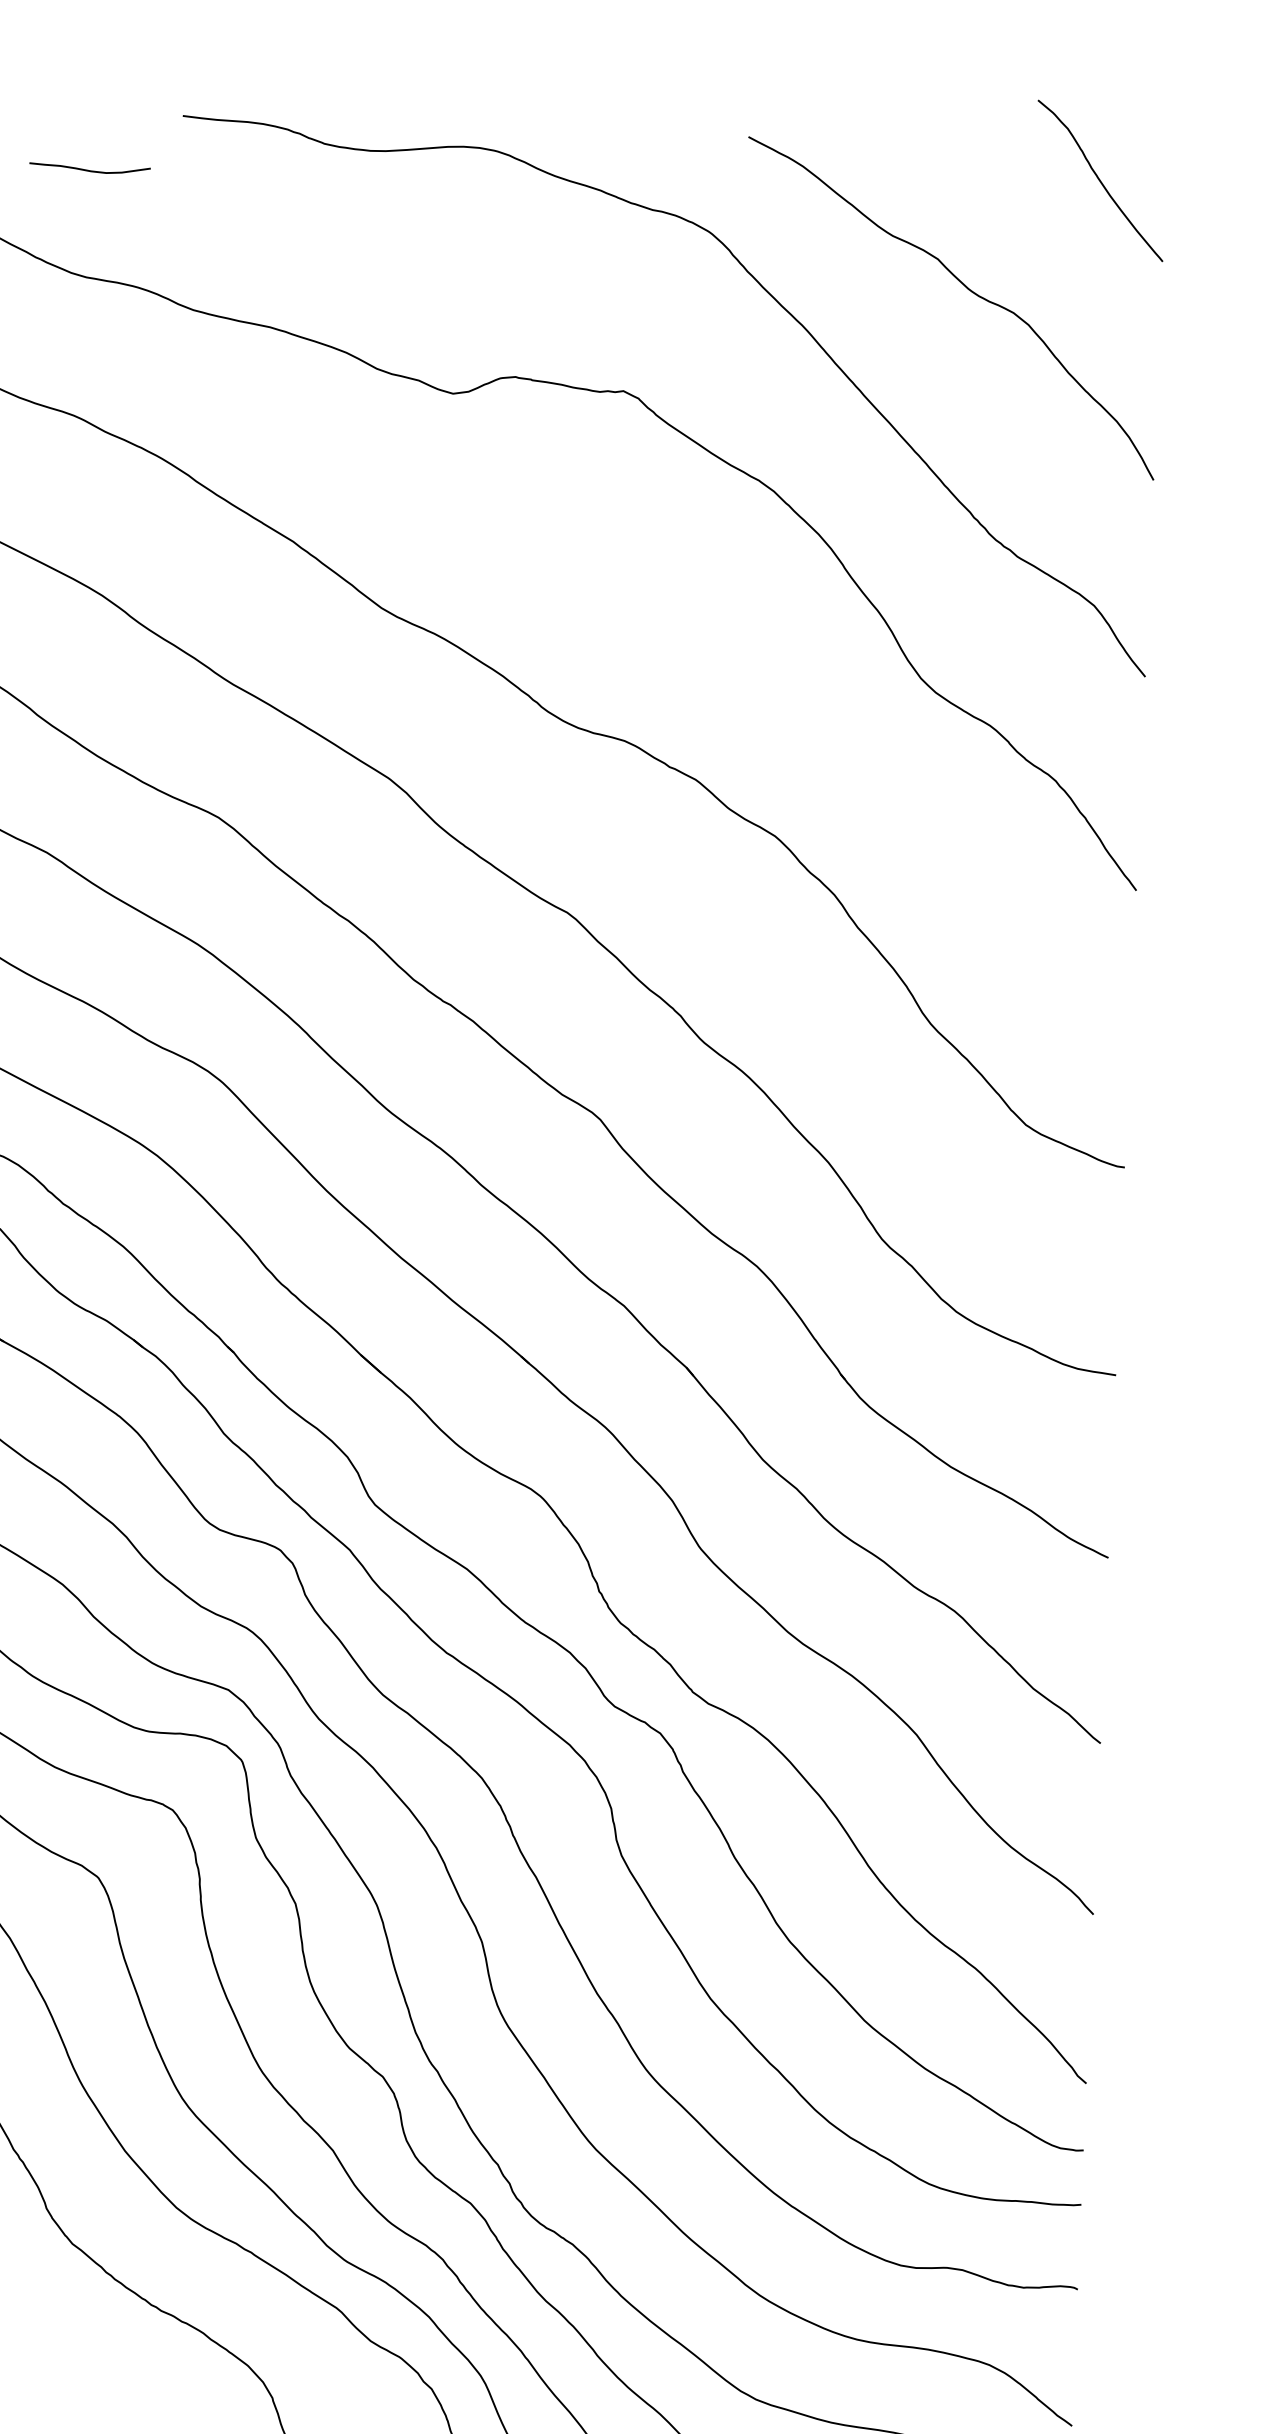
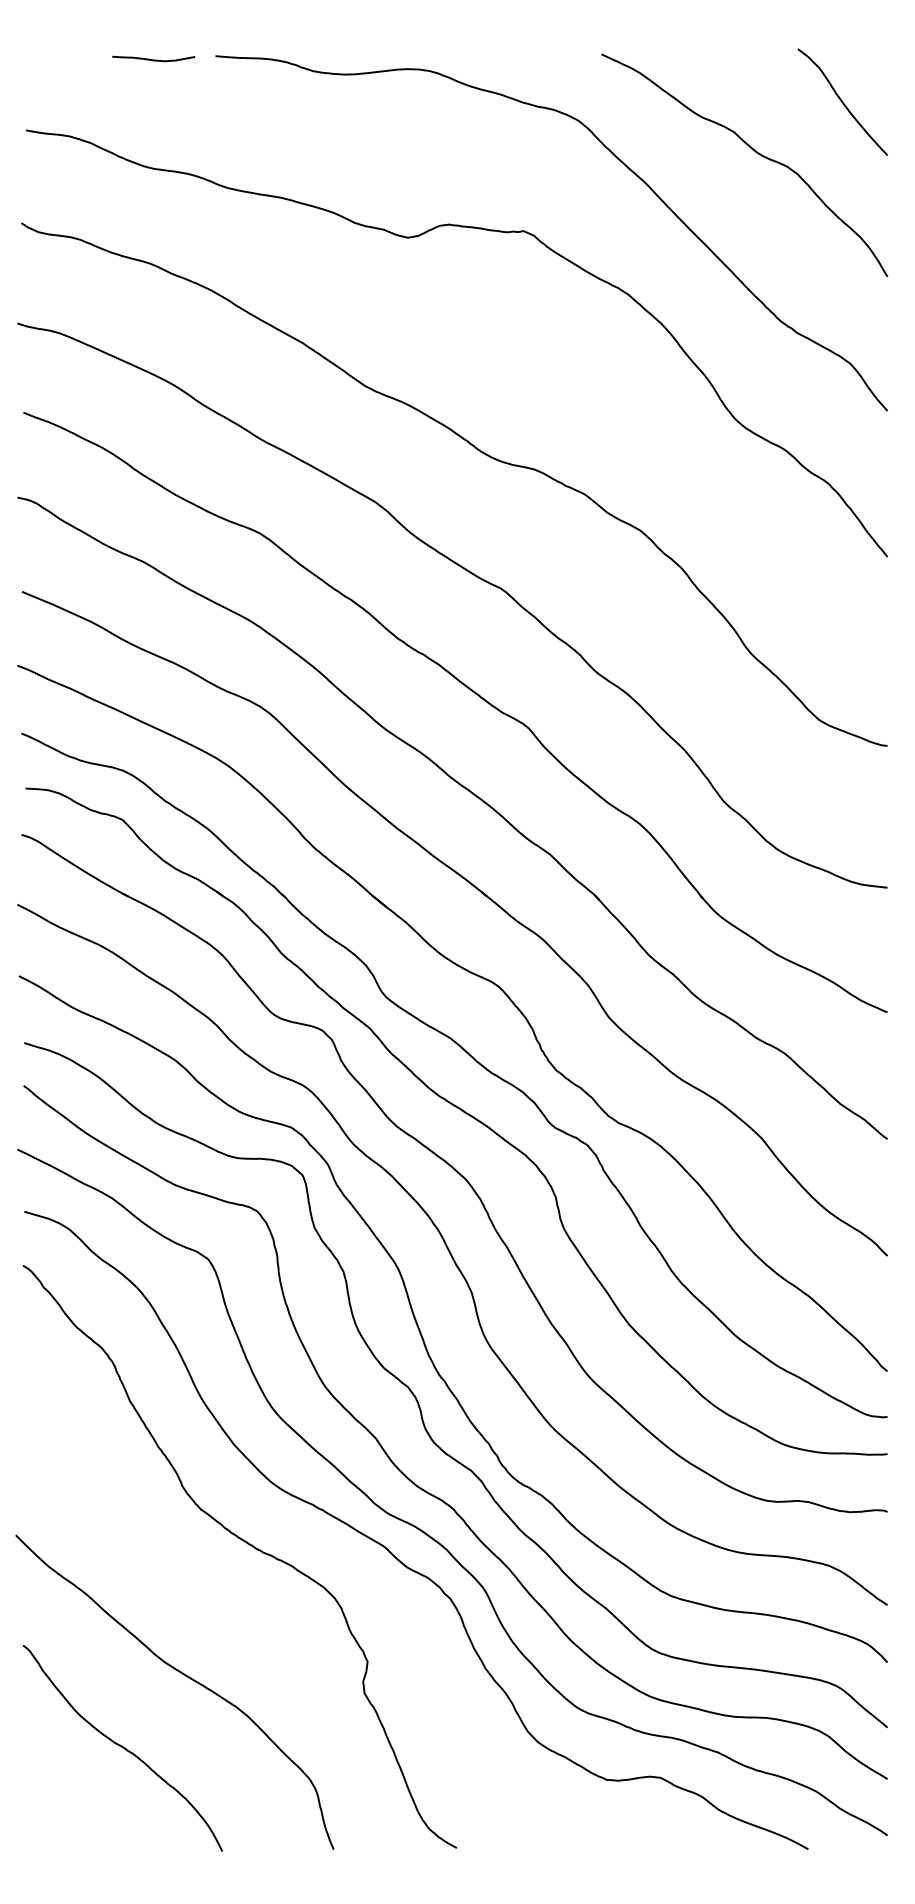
curve: (89, 169) -> (153, 59), moved
curve: (1100, 179) -> (842, 101), moved

